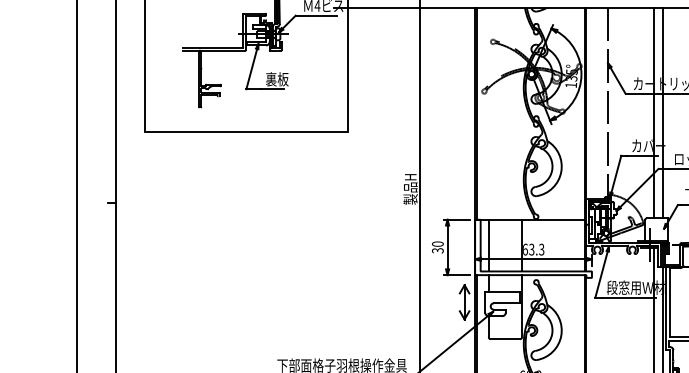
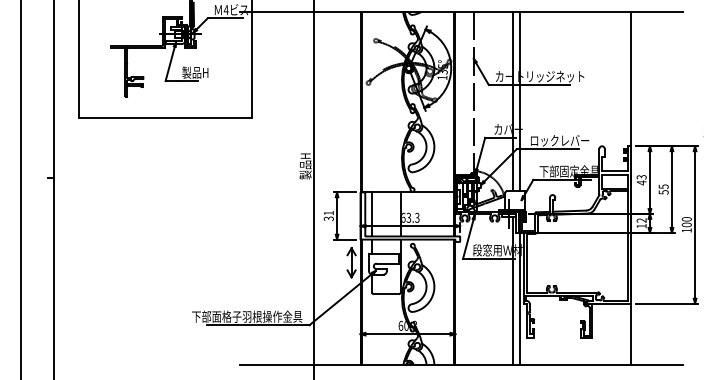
text: (281, 79) -> (195, 72), 裏板 -> 製品H
text: (437, 243) -> (328, 212), 30 -> 31

